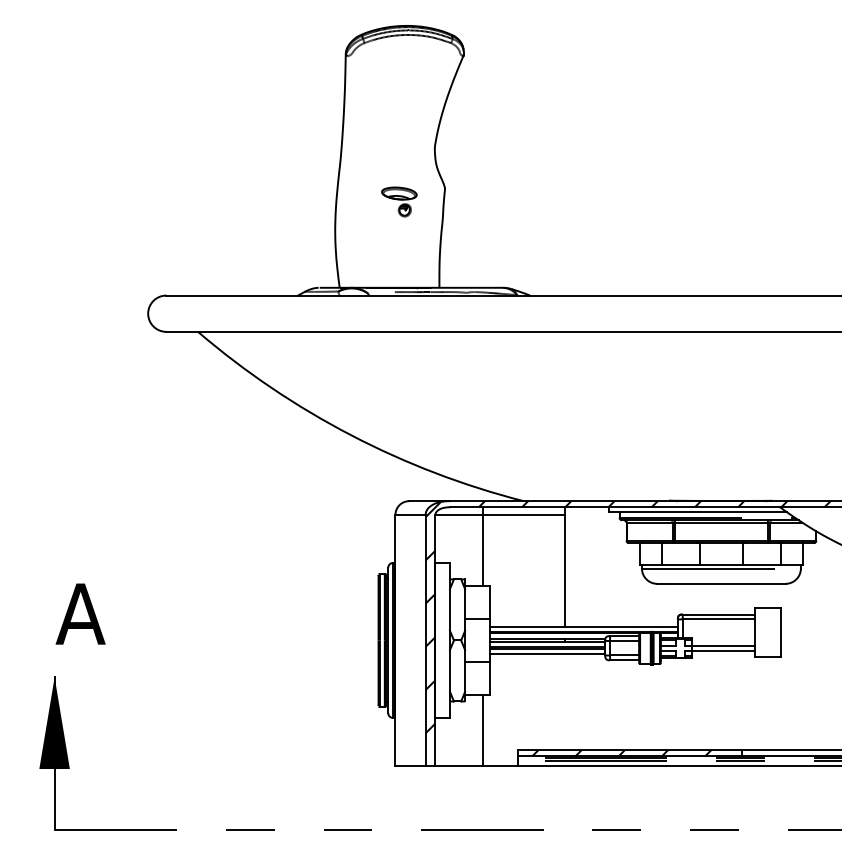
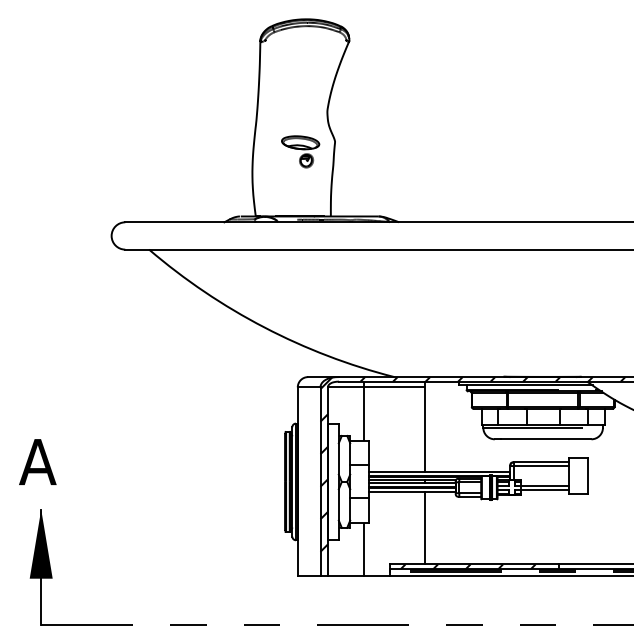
part: (399, 201) -> (300, 151), size x1.43
text: (80, 613) -> (37, 461), moved
line: (565, 702) -> (425, 528), added

